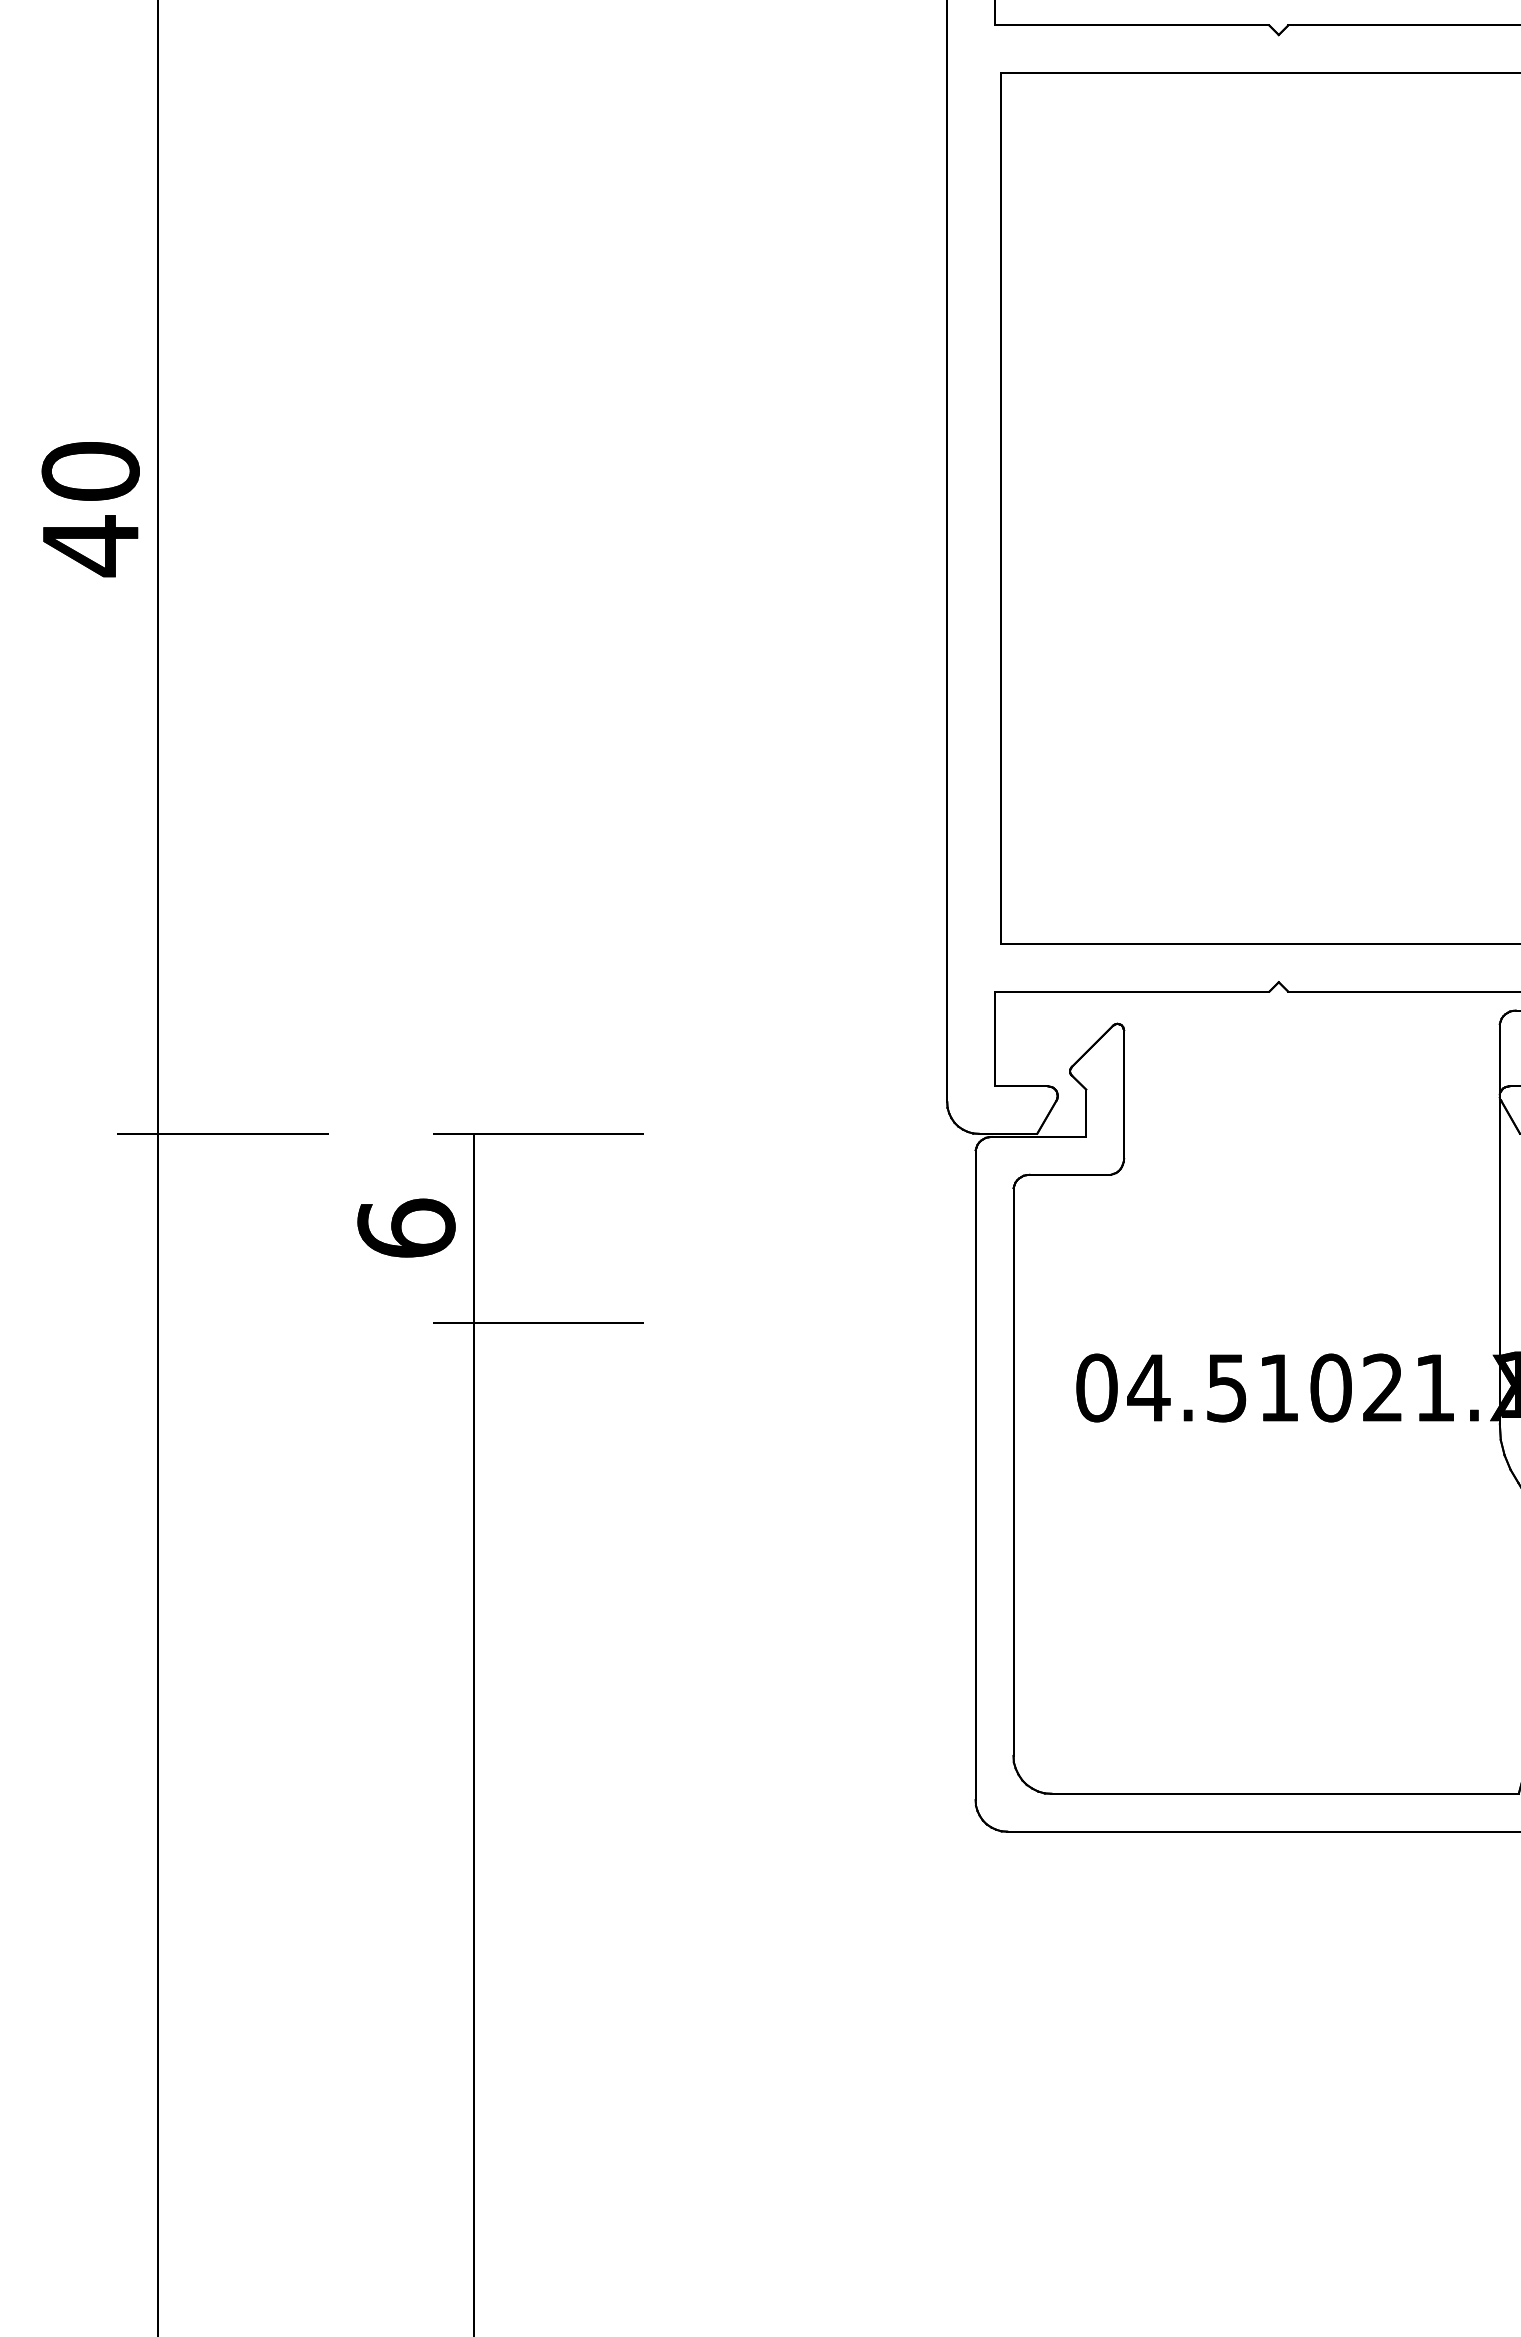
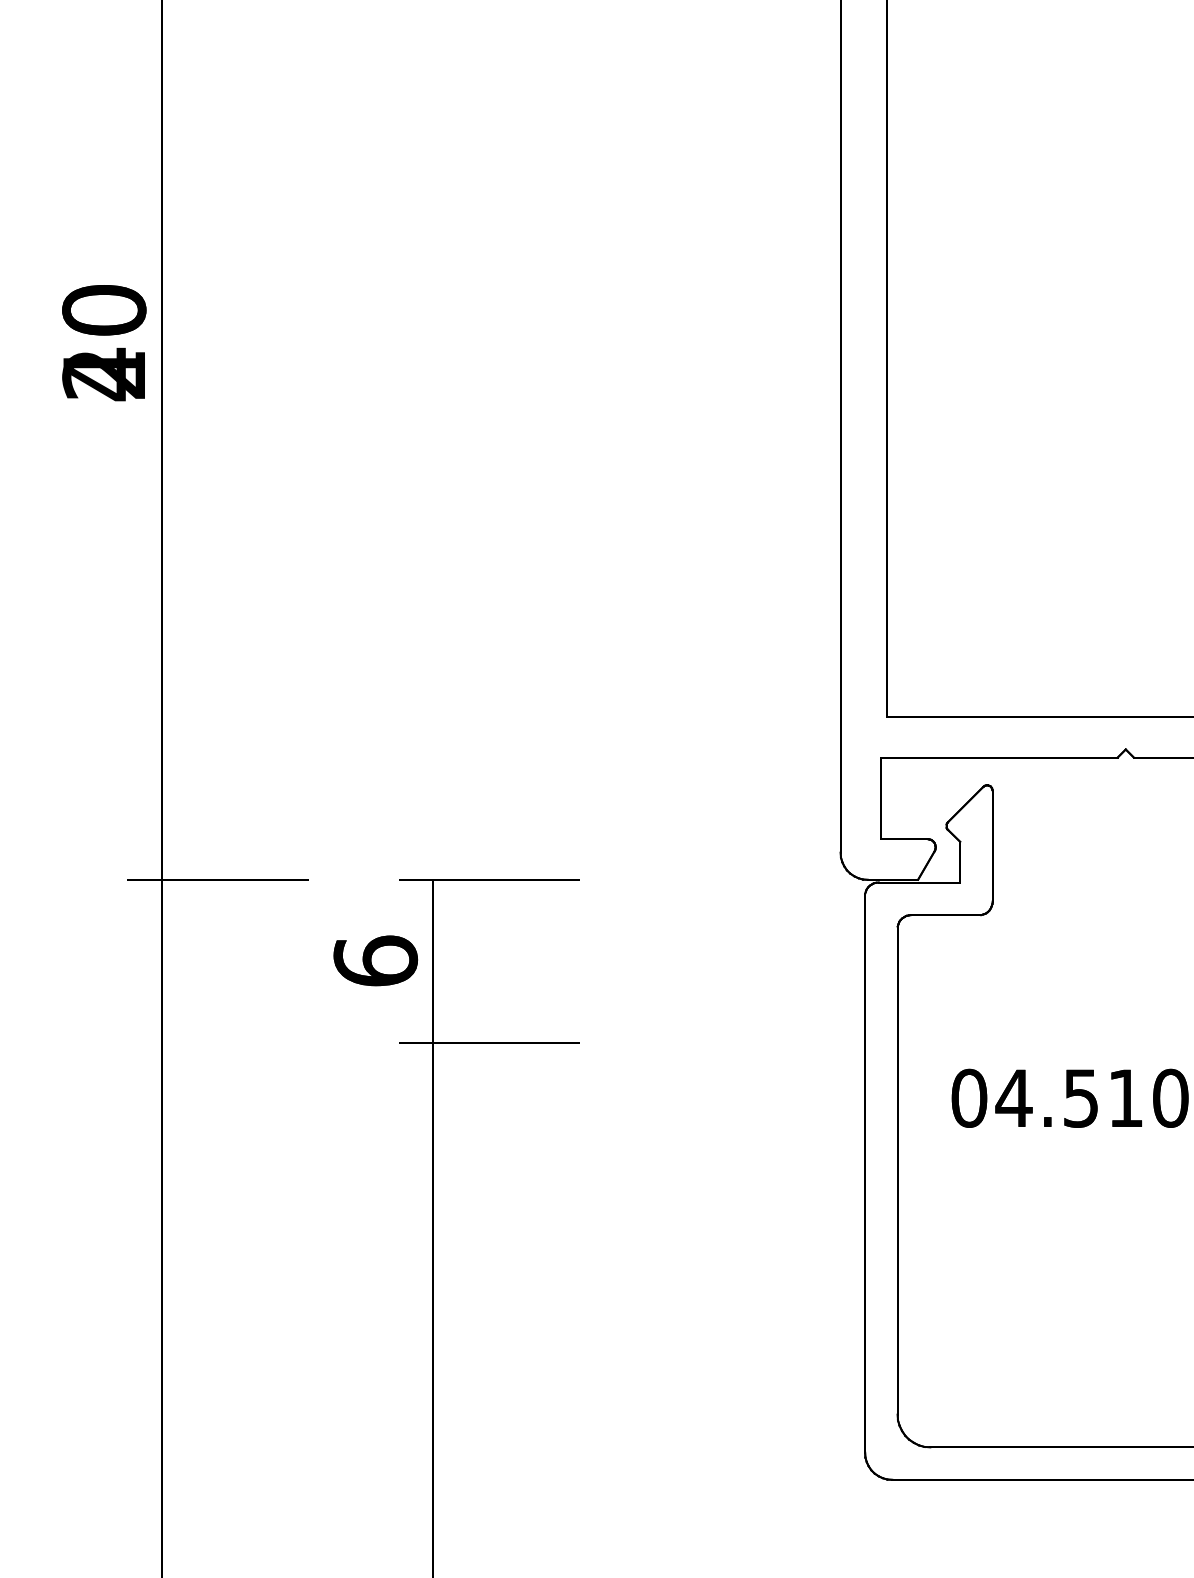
text: (89, 546) -> (103, 374), 40 -> 20

